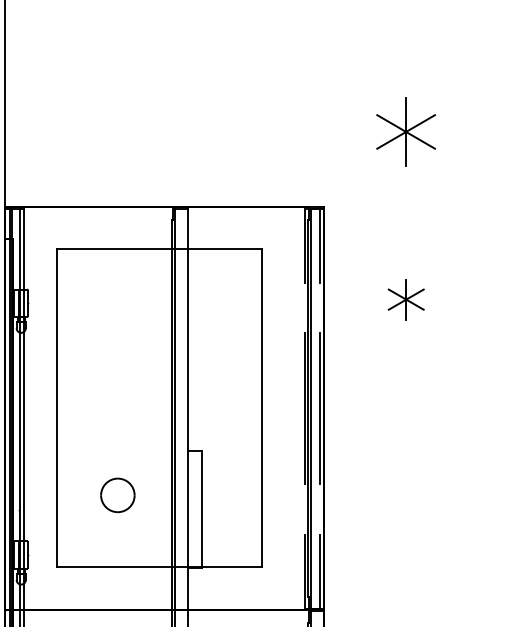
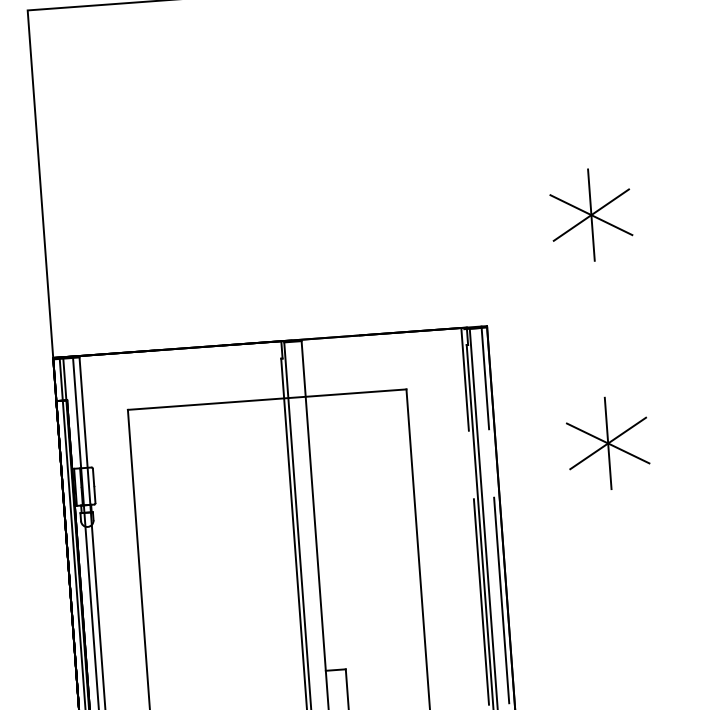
part: (406, 299) -> (608, 443), size x1.67

